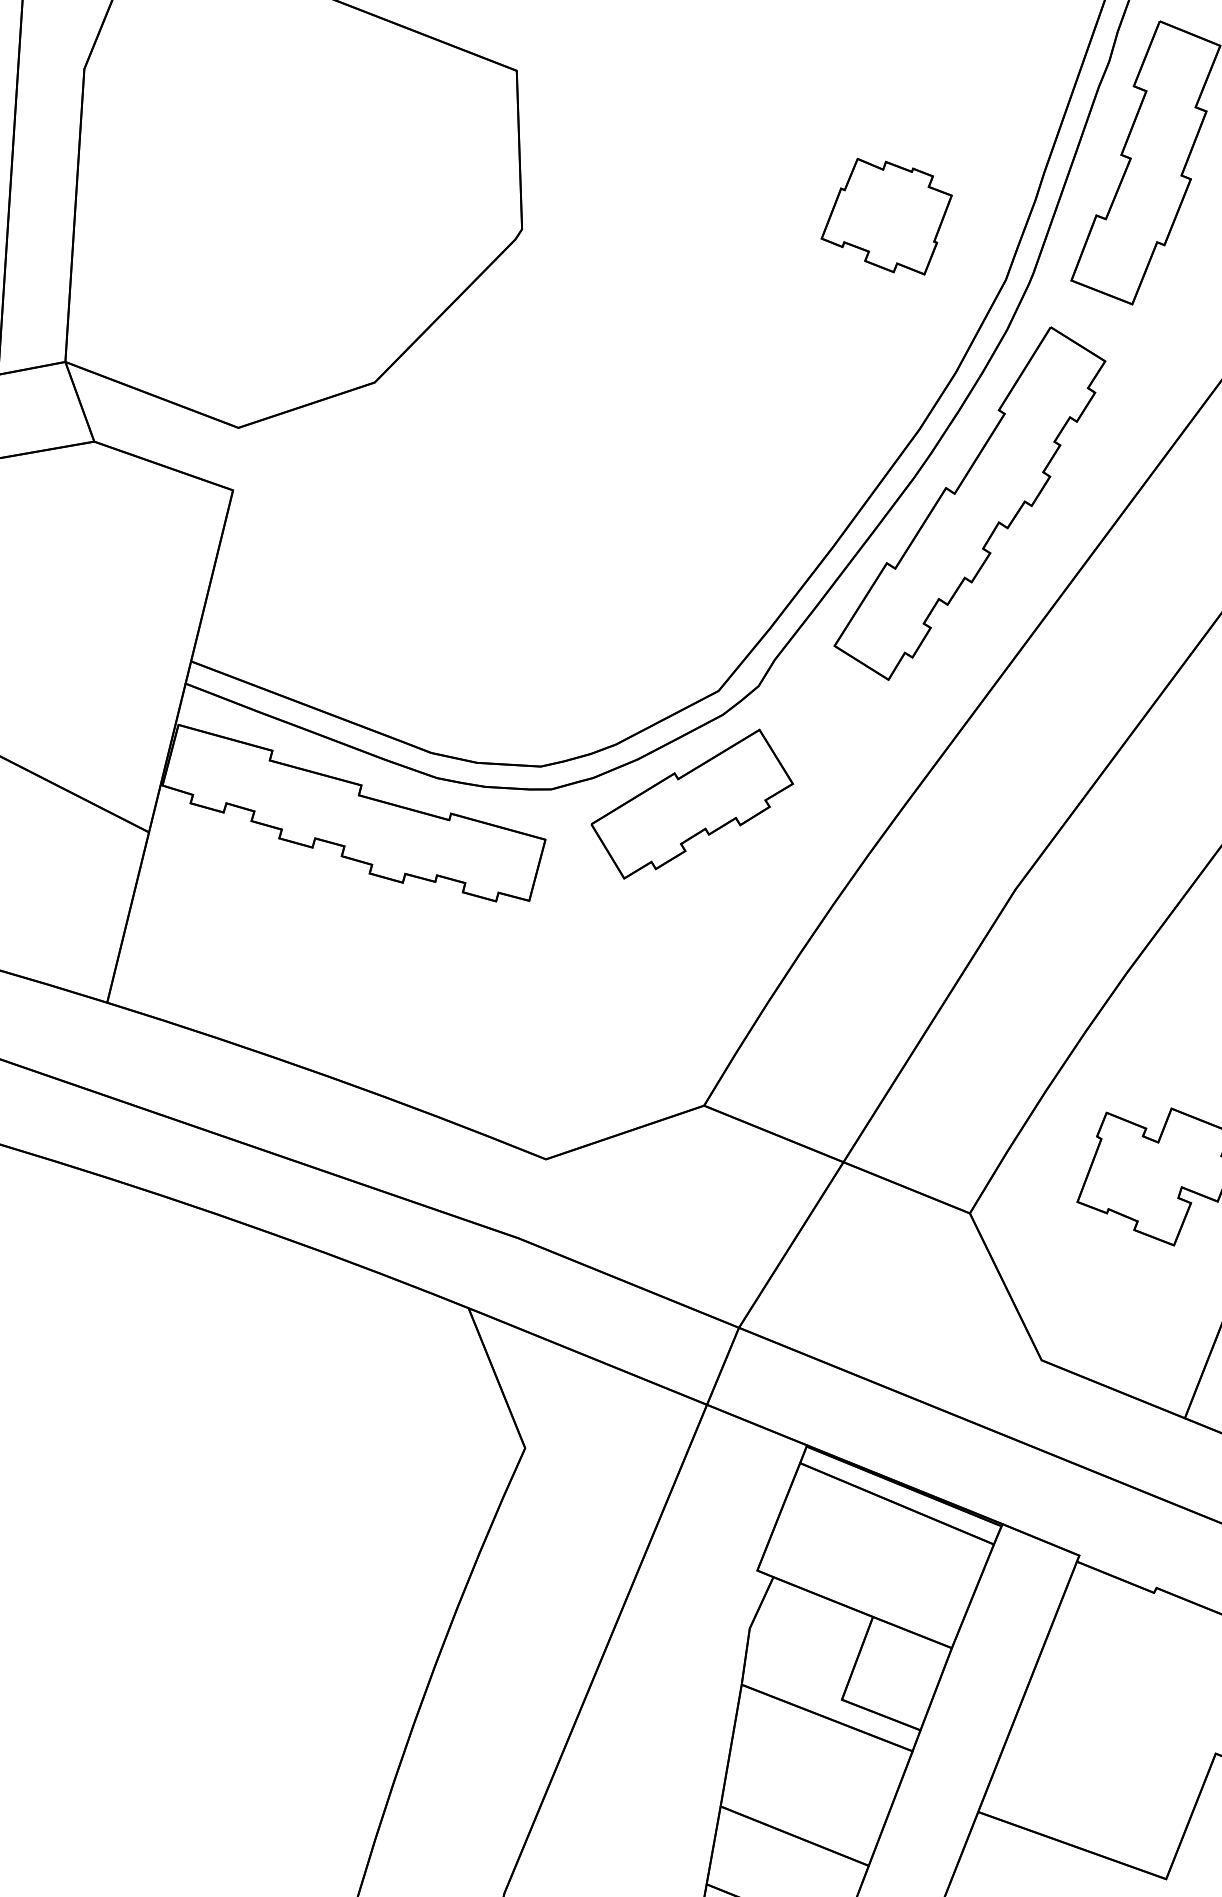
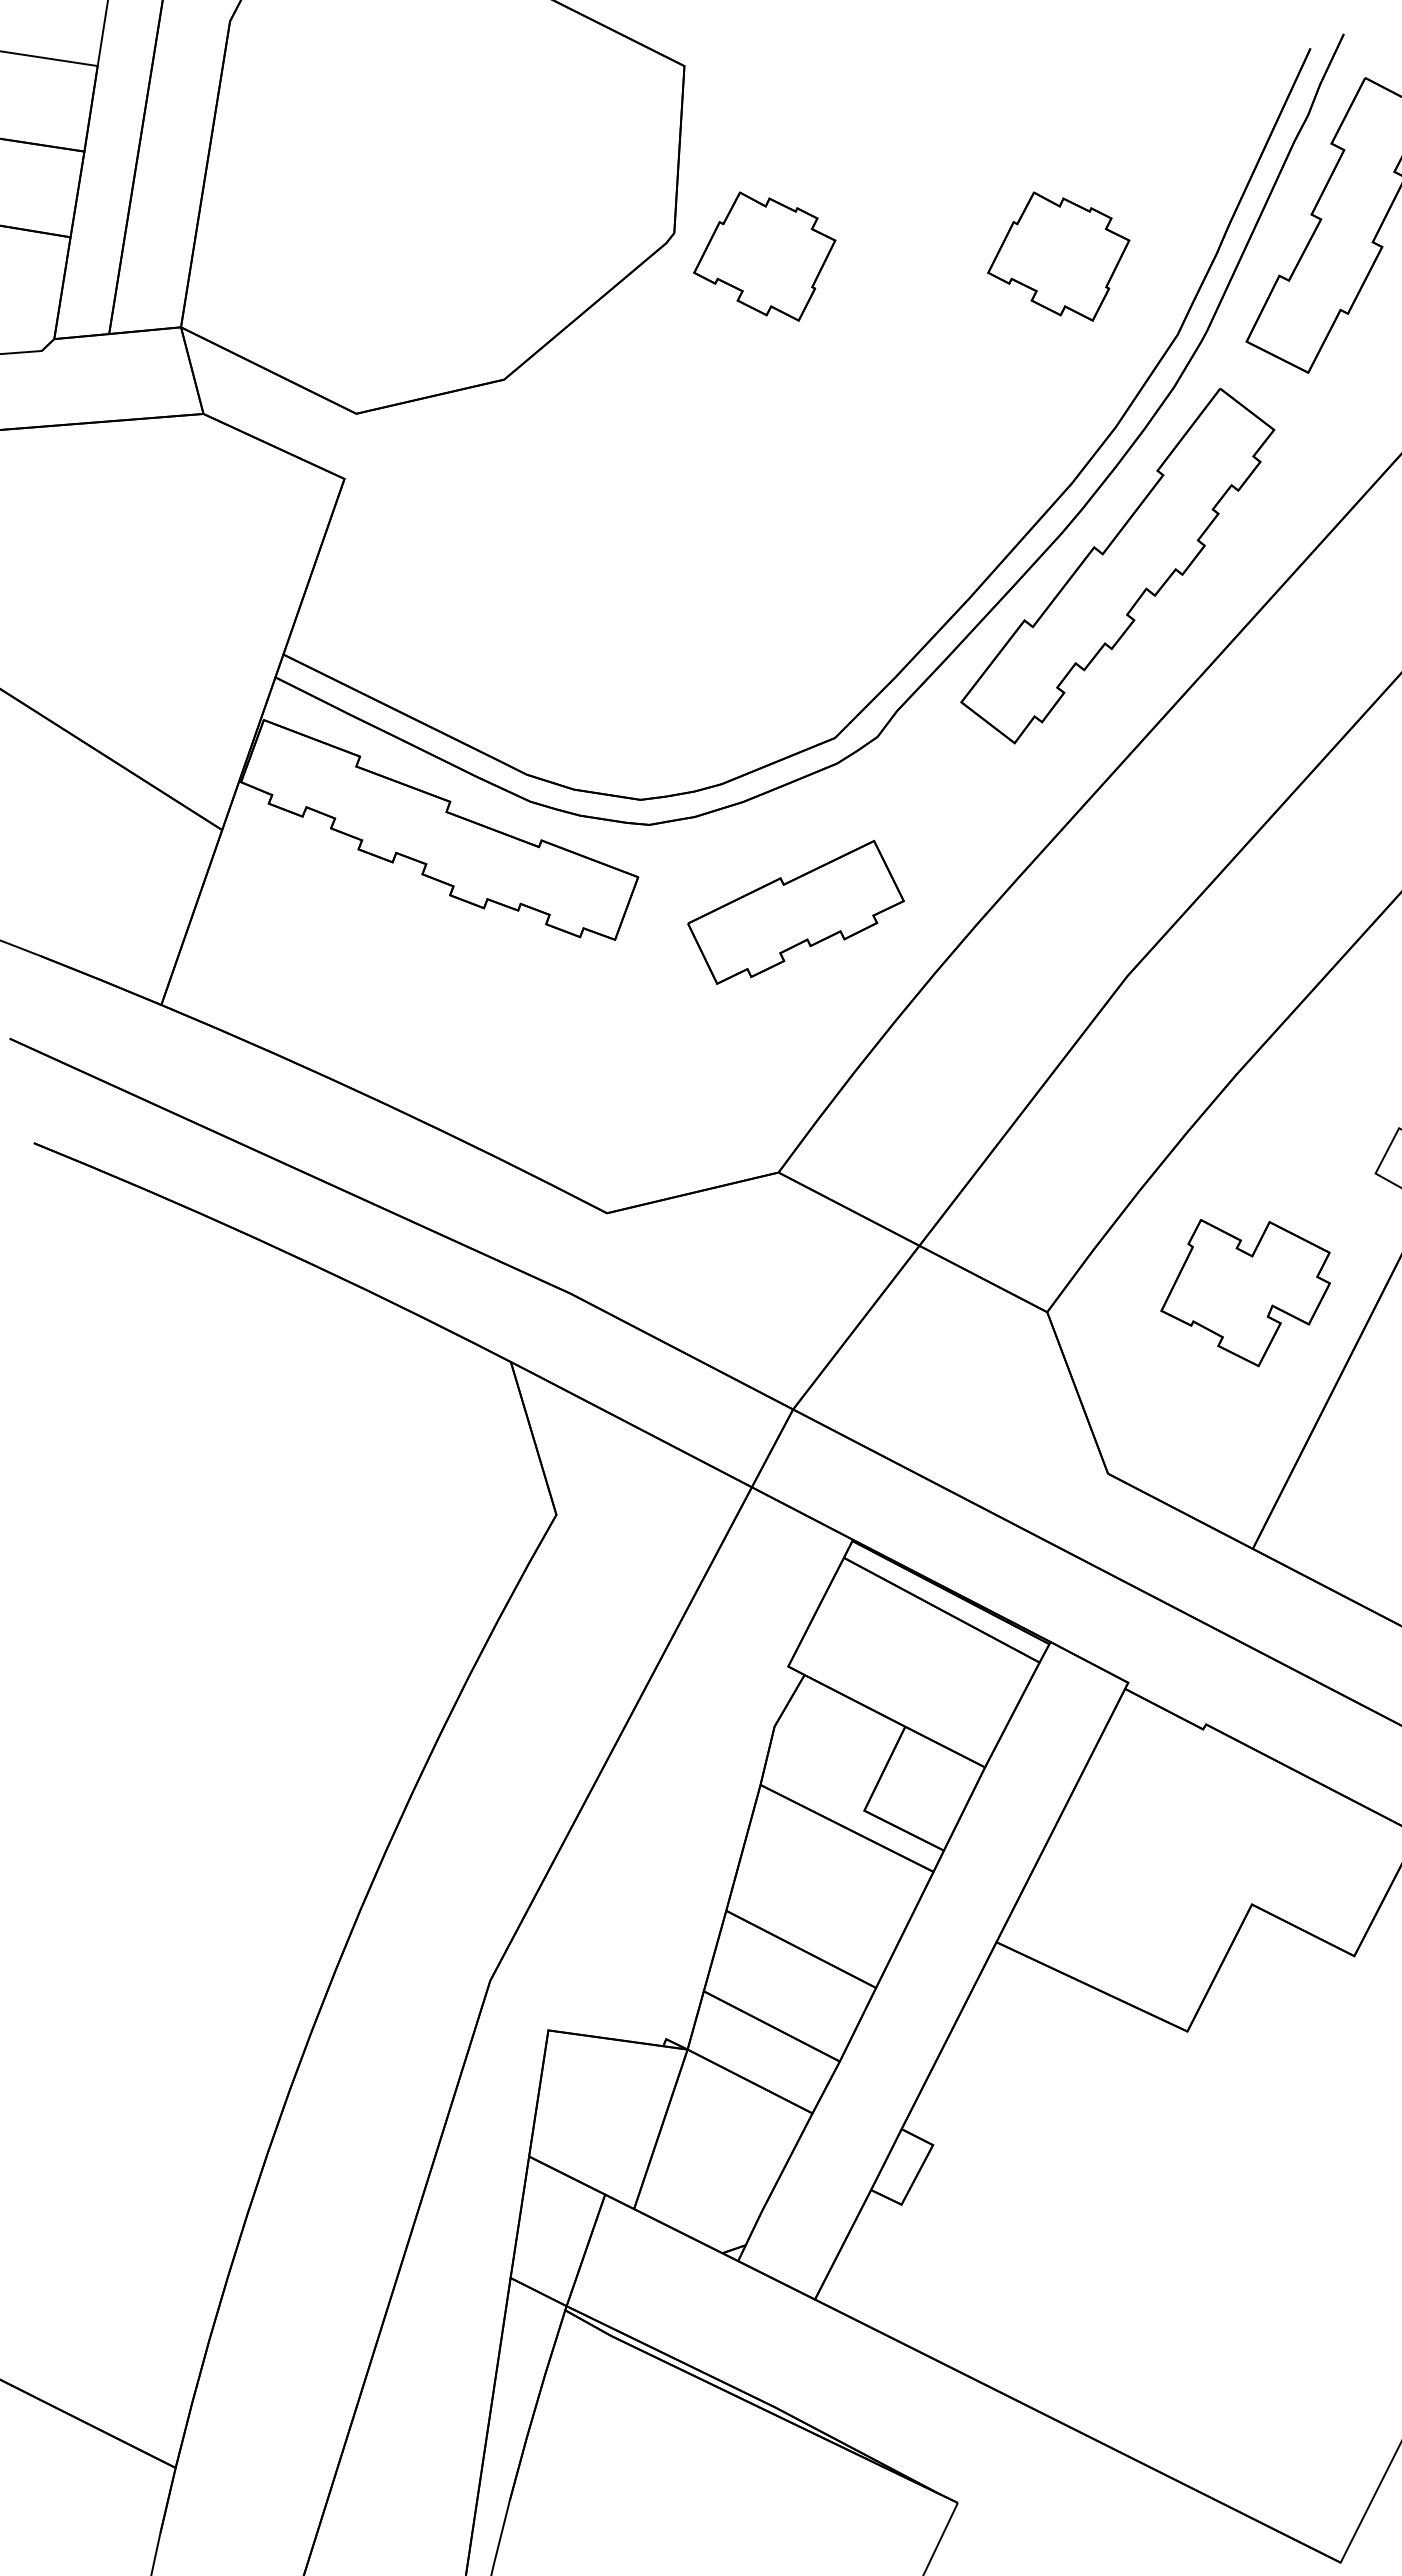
part: (609, 243) -> (764, 256), added
part: (691, 803) -> (795, 911), moved

